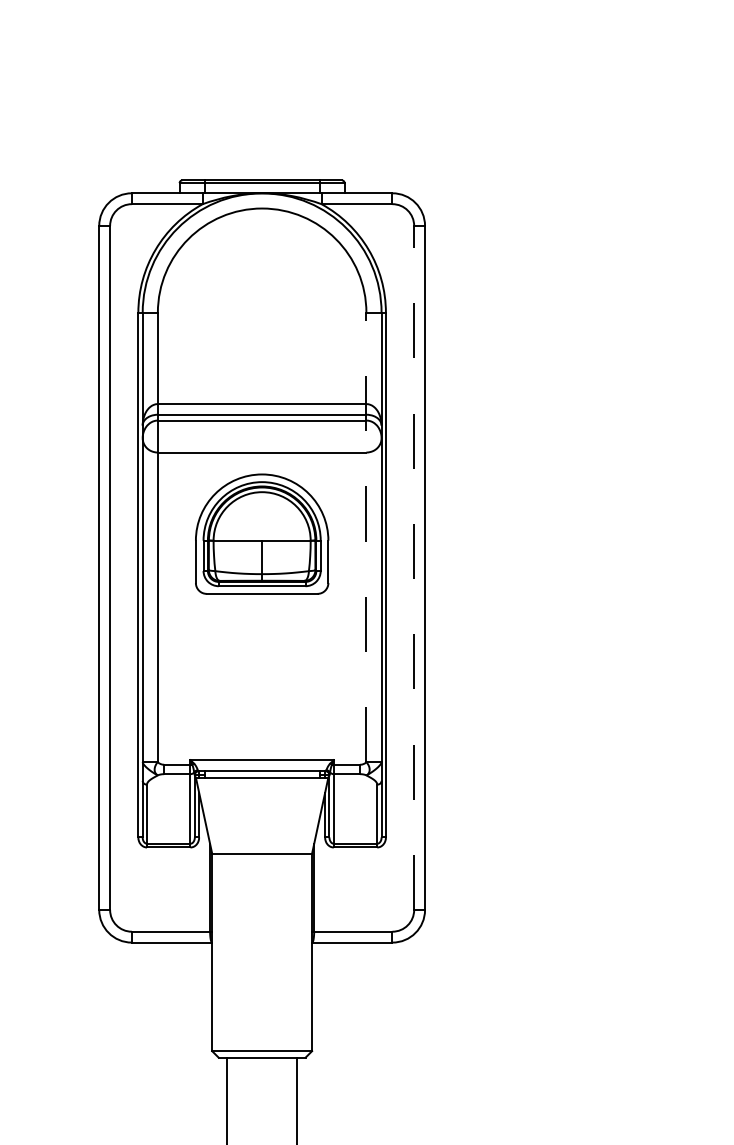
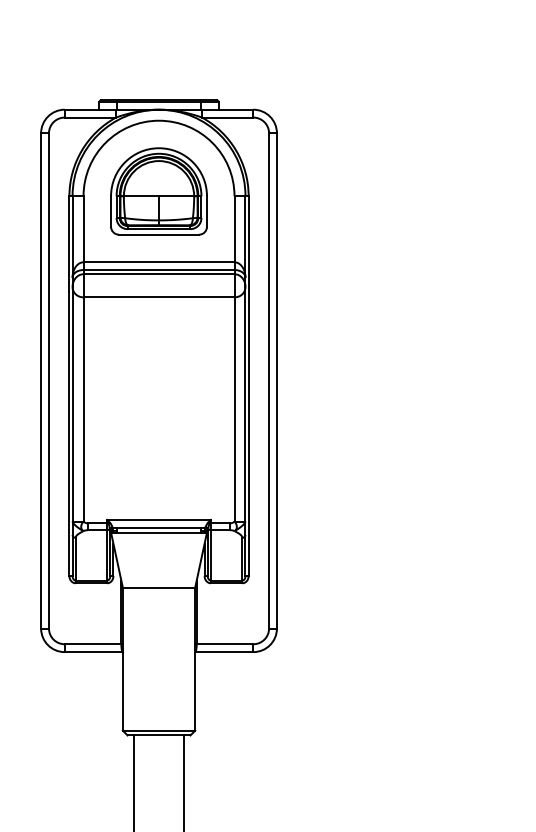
part: (261, 534) -> (158, 191), moved
line: (366, 536) -> (234, 358), dashed -> solid
line: (414, 567) -> (269, 380), dashed -> solid

